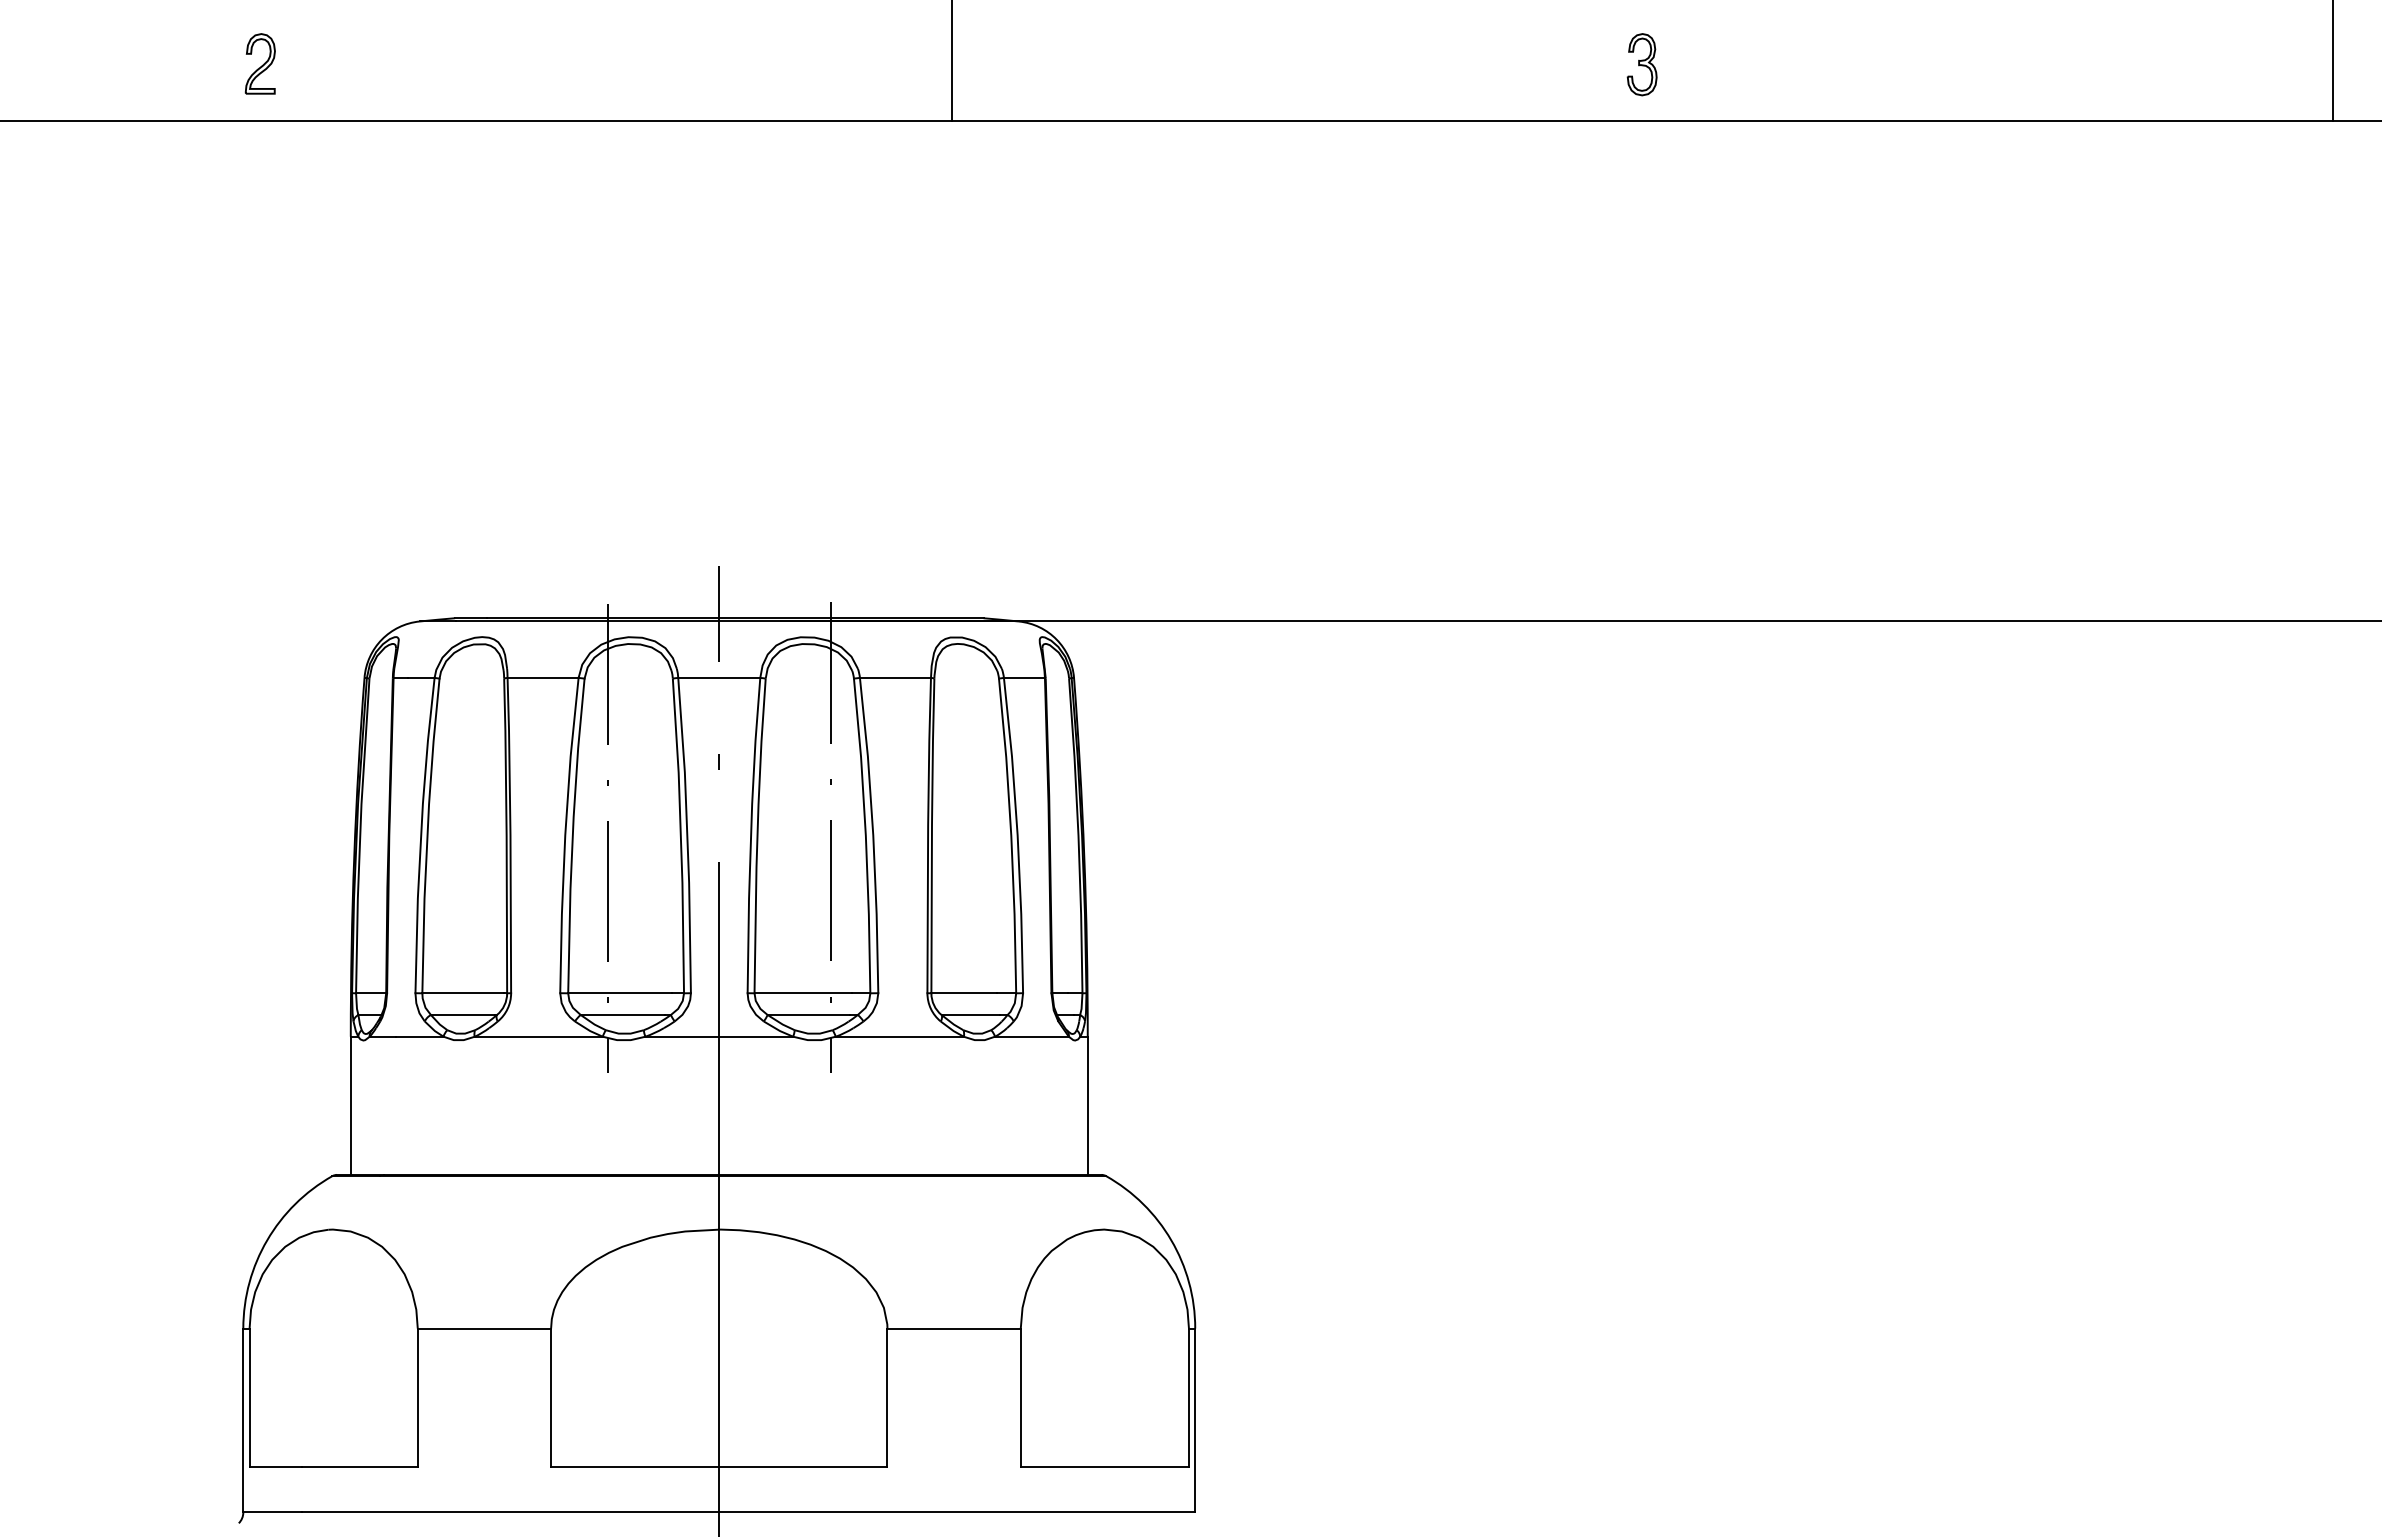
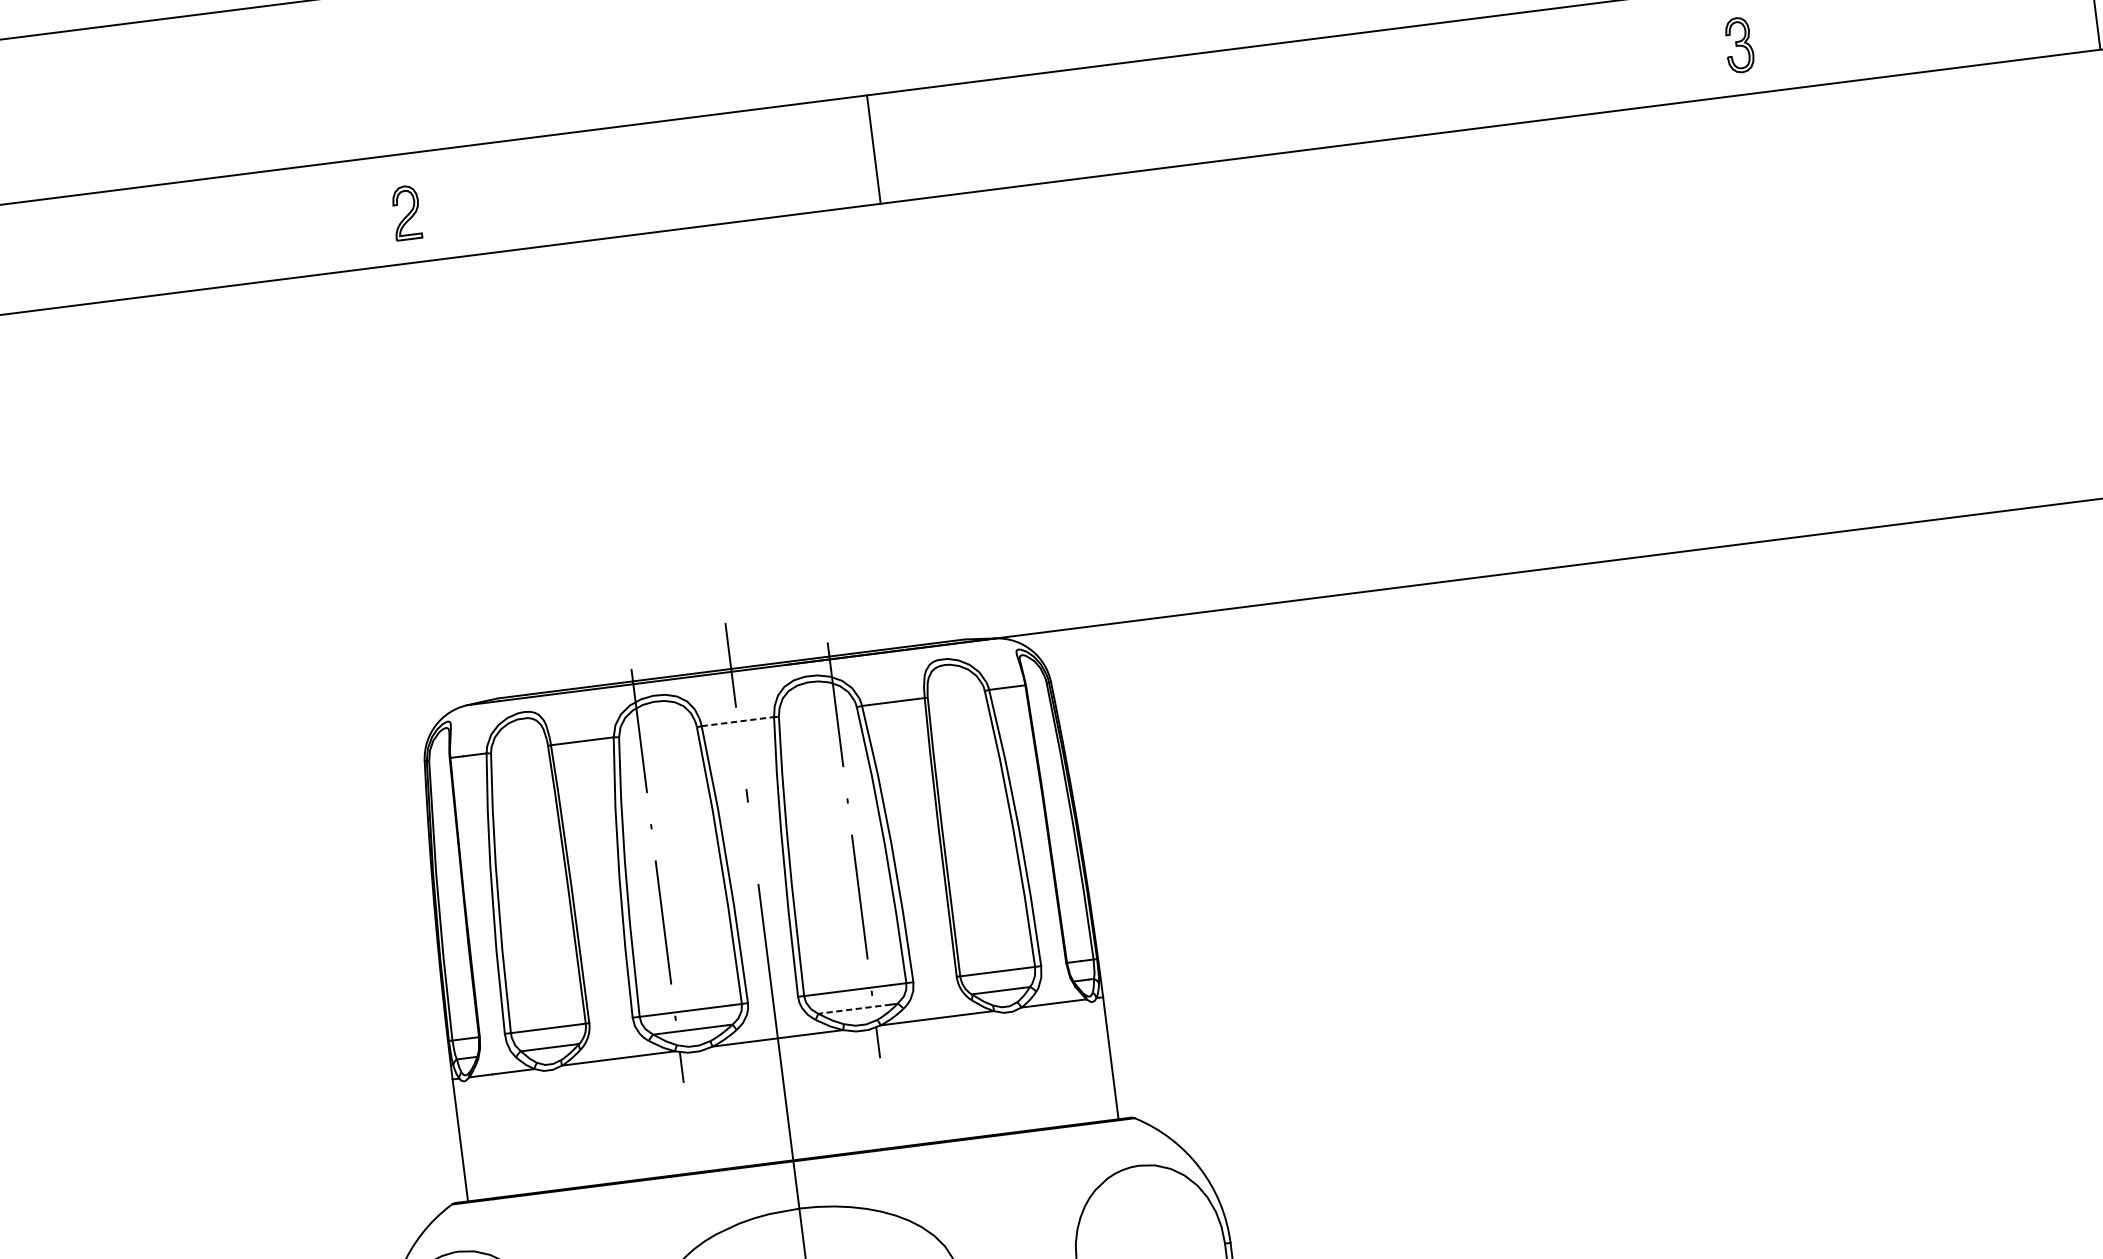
part: (259, 63) -> (405, 212), moved
part: (1641, 64) -> (1738, 45), moved
line: (719, 677) -> (738, 721), solid -> dashed
line: (808, 1015) -> (854, 1009), solid -> dashed

